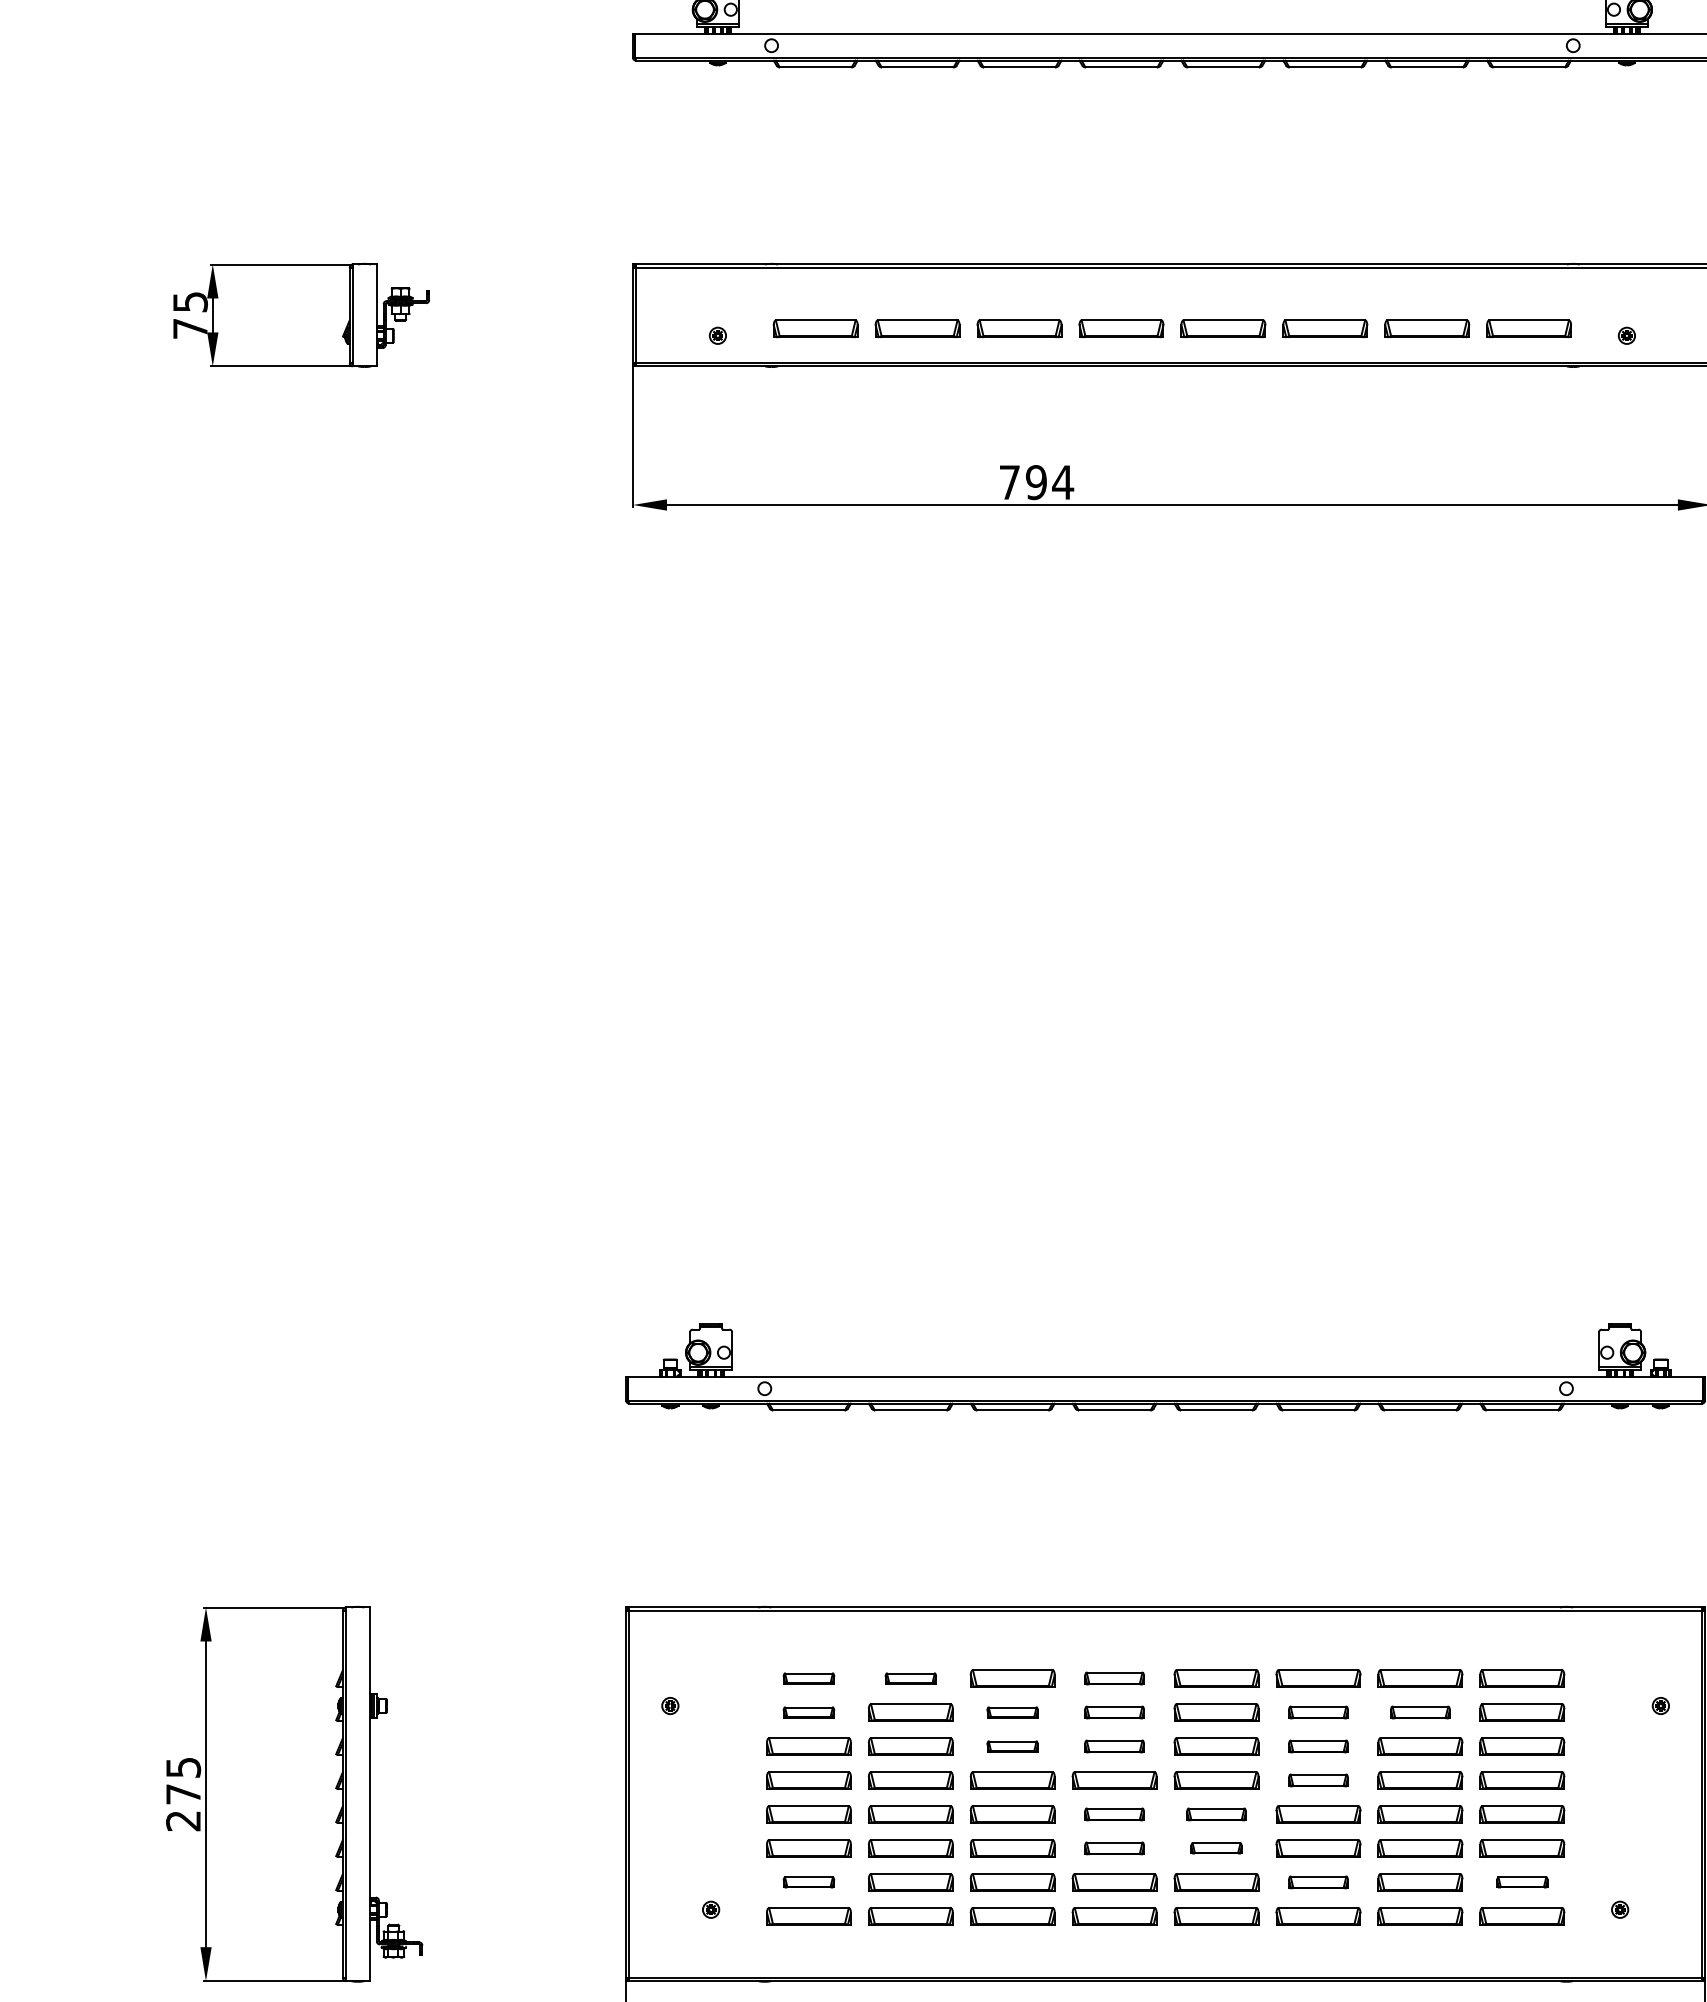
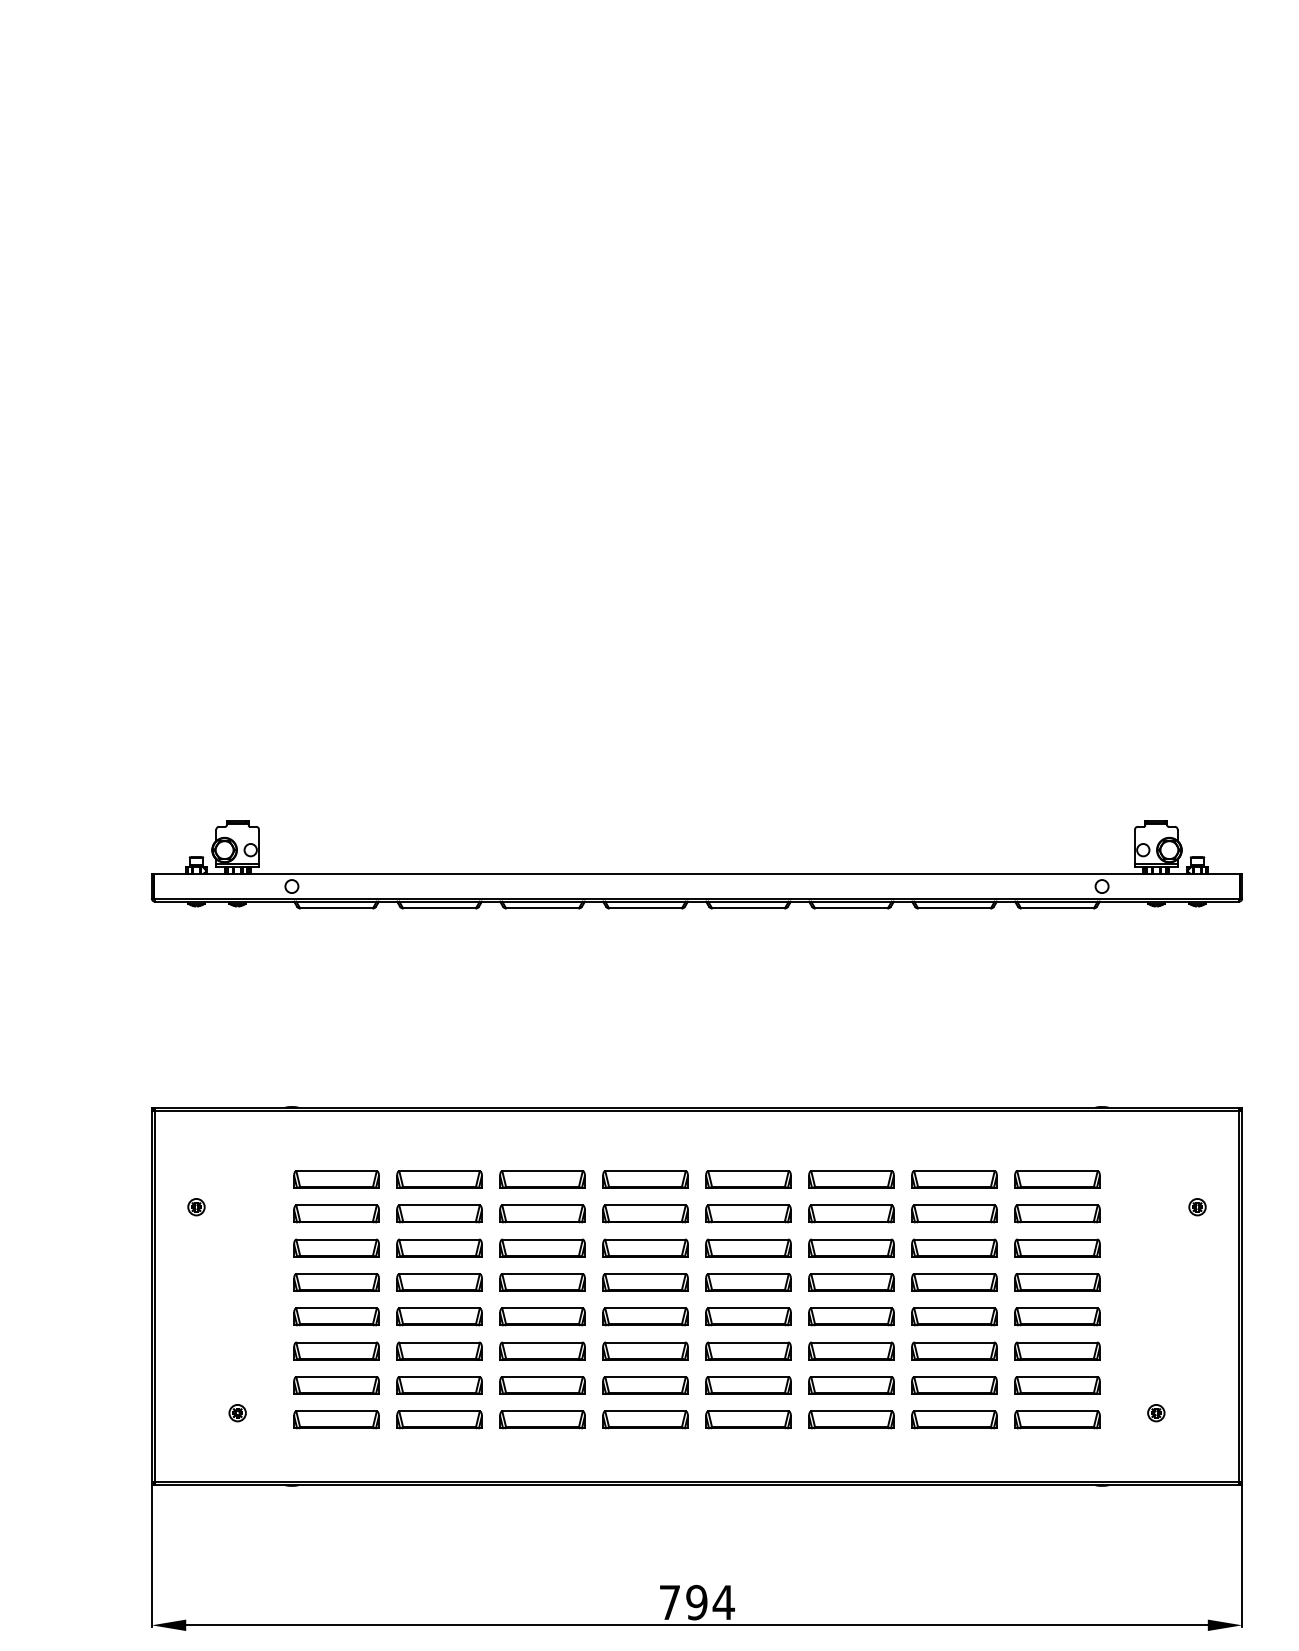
part: (808, 1678) -> (336, 1179), size x1.67
part: (910, 1678) -> (439, 1179), size x1.67
part: (1114, 1678) -> (645, 1179), size x1.43
part: (808, 1712) -> (336, 1213), size x1.67
part: (1012, 1712) -> (542, 1213), size x1.67
part: (1114, 1712) -> (645, 1213), size x1.43
part: (1318, 1712) -> (851, 1213), size x1.43
part: (1420, 1712) -> (954, 1213), size x1.43
part: (1012, 1746) -> (542, 1248), size x1.67
part: (1114, 1746) -> (645, 1248), size x1.43
part: (1318, 1746) -> (851, 1248), size x1.43
part: (1318, 1780) -> (851, 1282), size x1.43
part: (1114, 1814) -> (645, 1316), size x1.43
part: (1216, 1814) -> (748, 1316), size x1.43
part: (1114, 1848) -> (645, 1351), size x1.43
part: (1216, 1848) -> (748, 1351), size x1.67
part: (808, 1882) -> (336, 1385), size x1.67
part: (1318, 1882) -> (851, 1385), size x1.43
part: (1522, 1882) -> (1057, 1385), size x1.67

